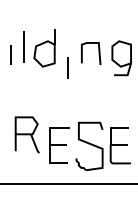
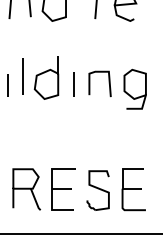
line: (68, 67) -> (73, 84), moved
part: (27, 134) -> (26, 189), moved
part: (88, 146) -> (97, 190), size x0.71

